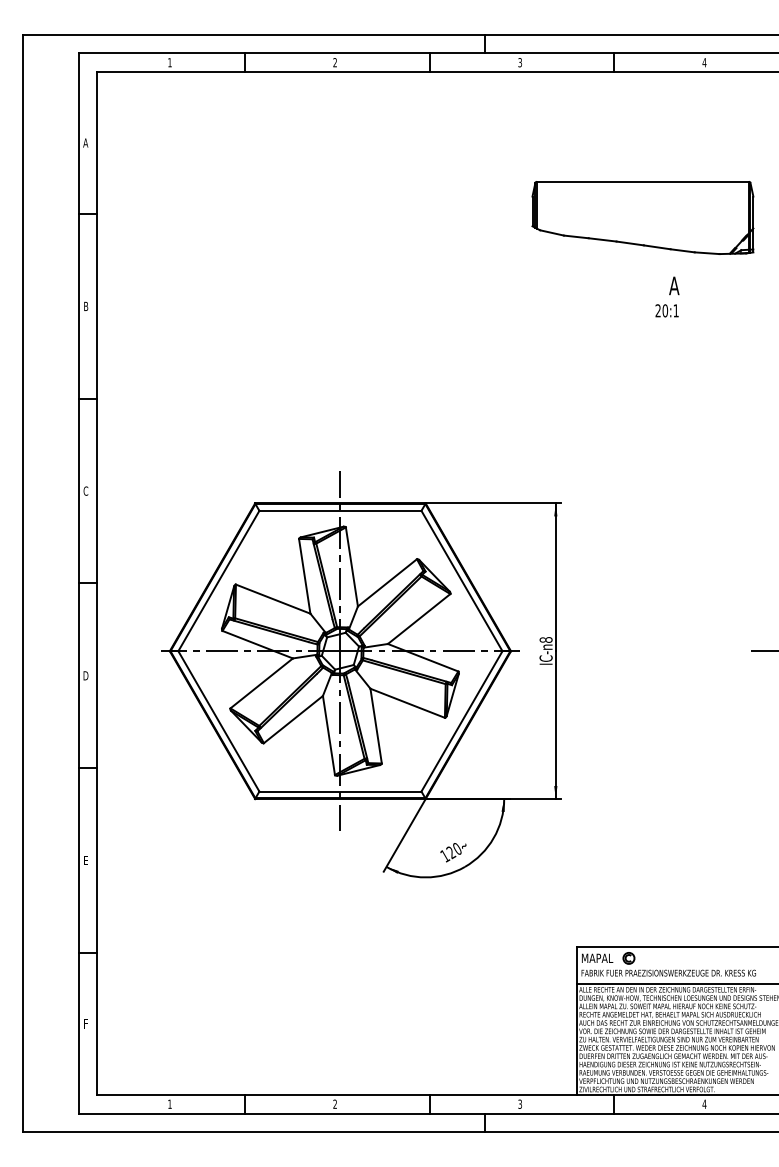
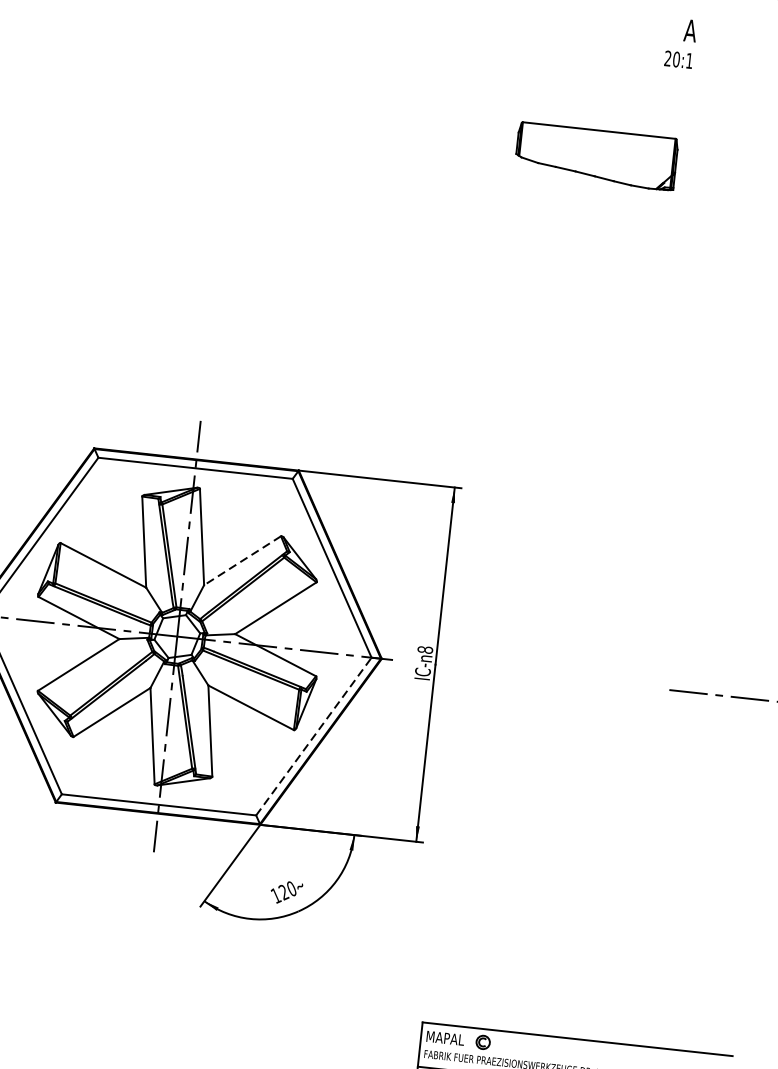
part: (642, 217) -> (595, 155), size x0.6
text: (667, 296) -> (681, 42), moved
line: (387, 582) -> (242, 560), solid -> dashed
line: (462, 720) -> (314, 735), solid -> dashed

